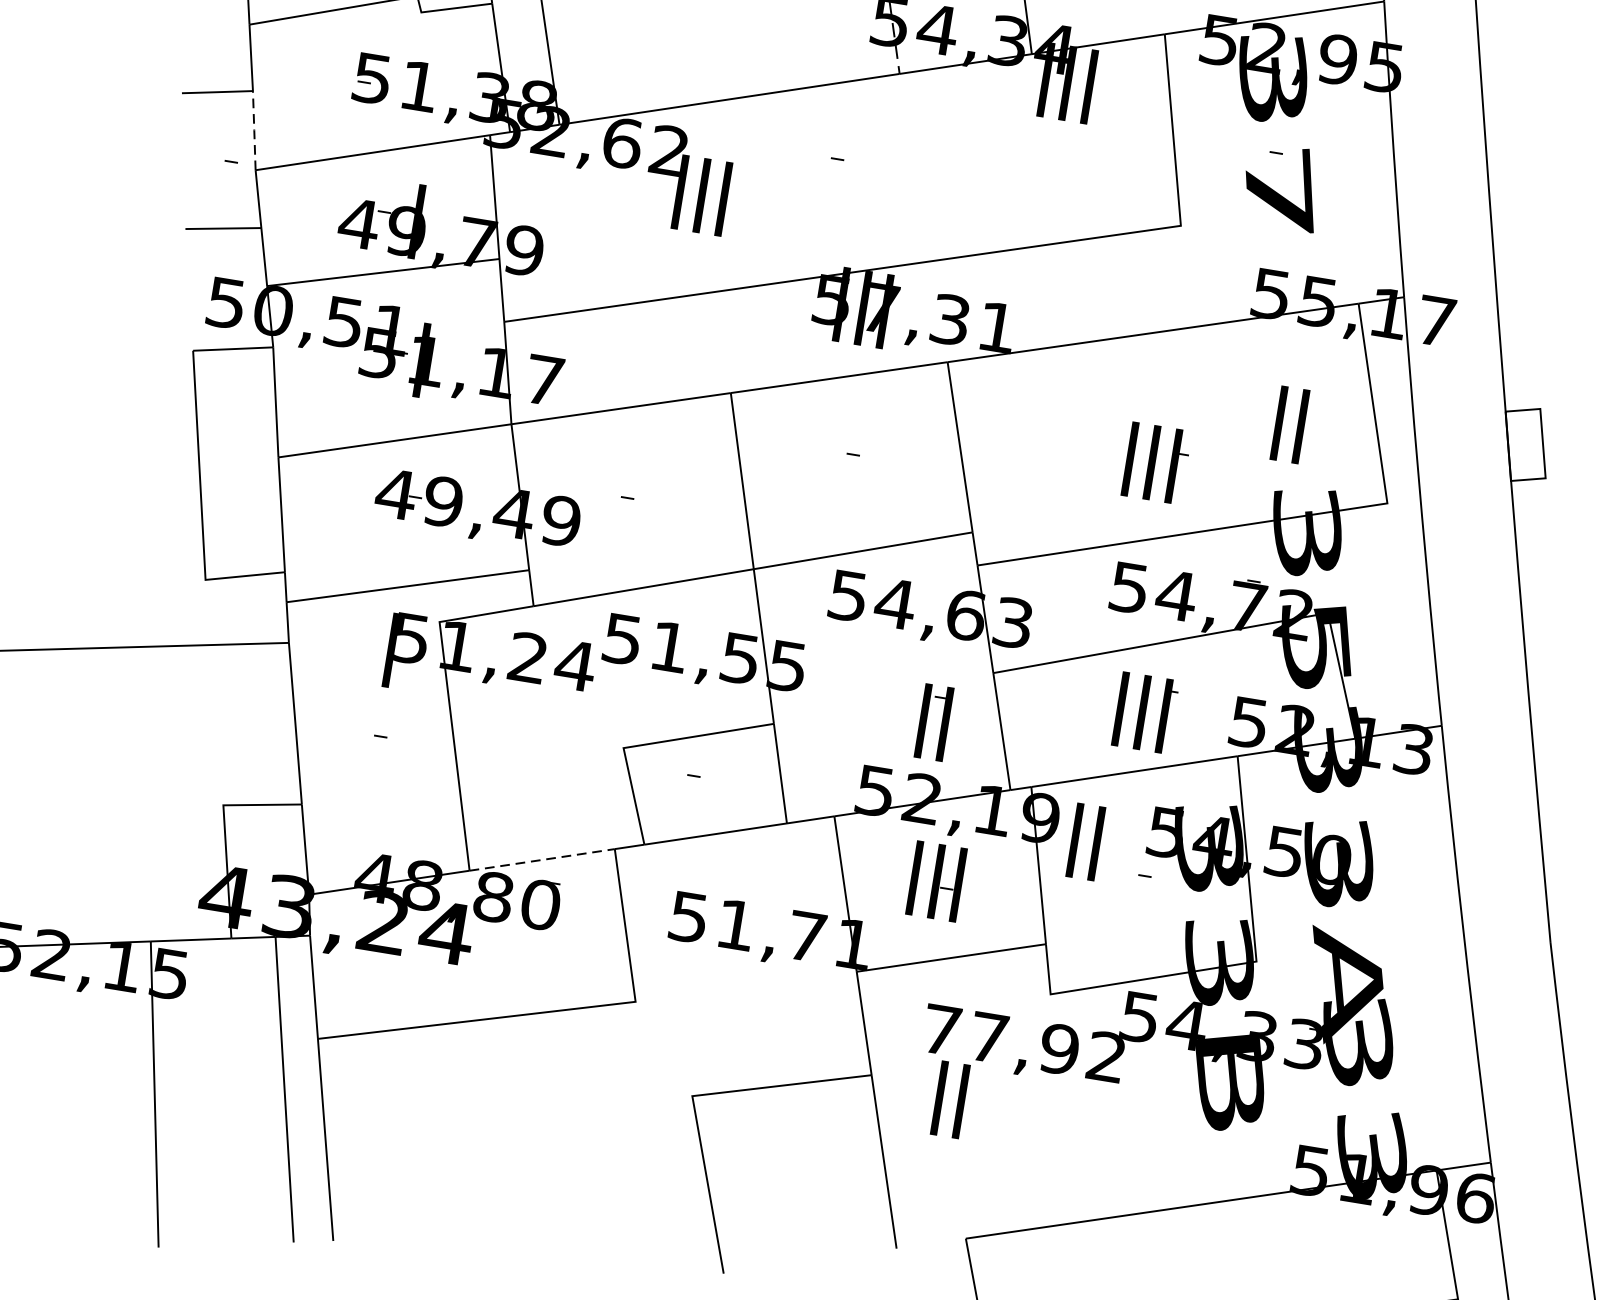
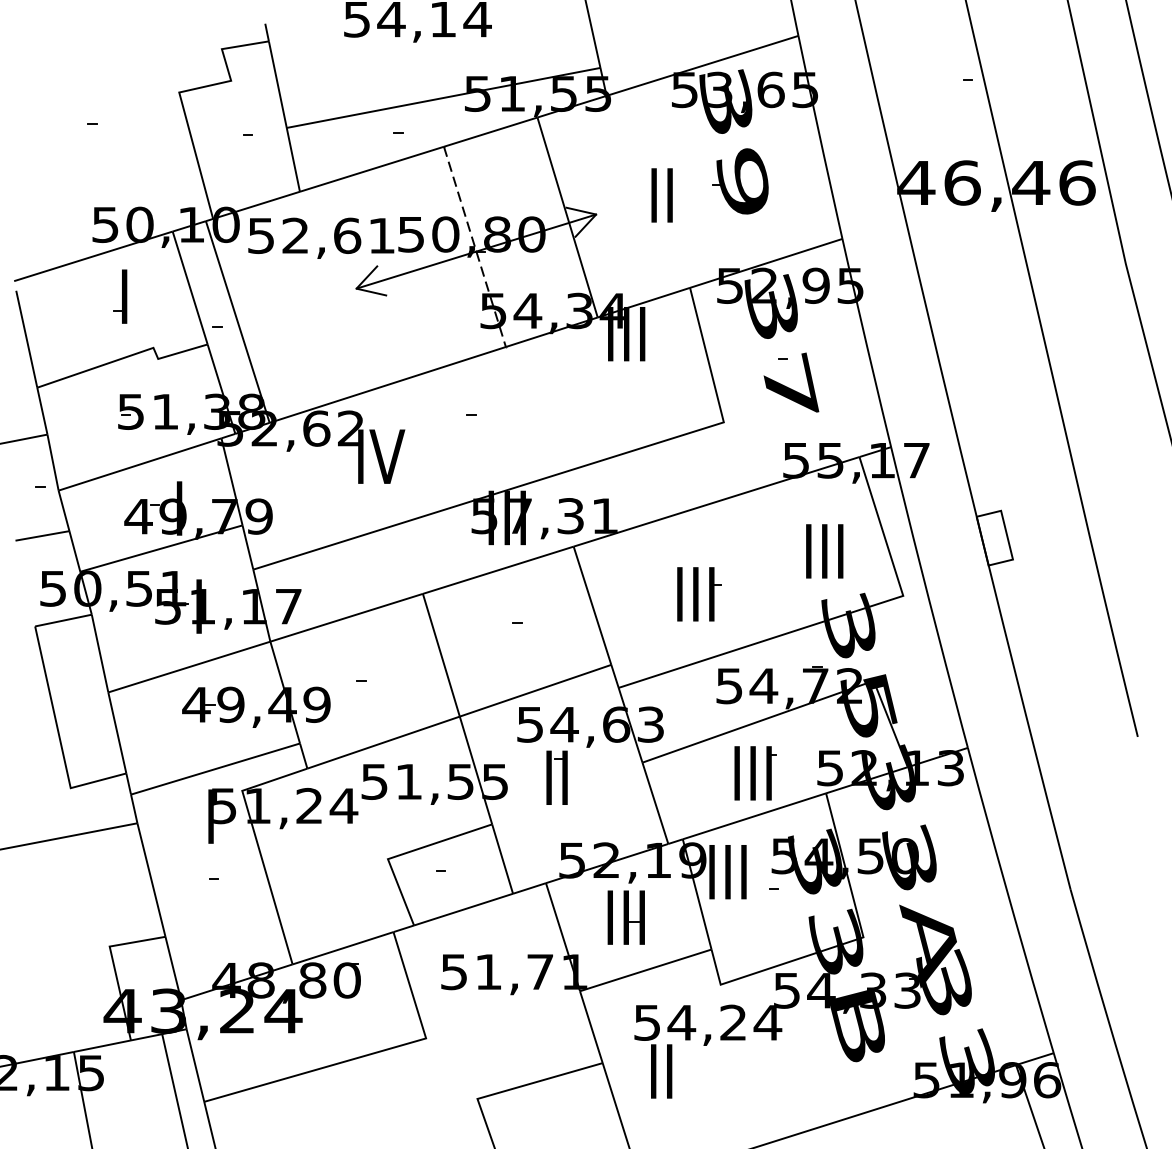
line: (254, 130) -> (53, 462), dashed -> solid
text: (704, 195) -> (381, 456), III -> IV
text: (1289, 425) -> (824, 551), II -> III
part: (1156, 463) -> (699, 594), moved
part: (933, 722) -> (556, 777), moved
text: (1085, 842) -> (727, 872), II -> III
line: (542, 860) -> (343, 948), dashed -> solid
text: (1025, 1043) -> (708, 1022), 77,92 -> 54,24

